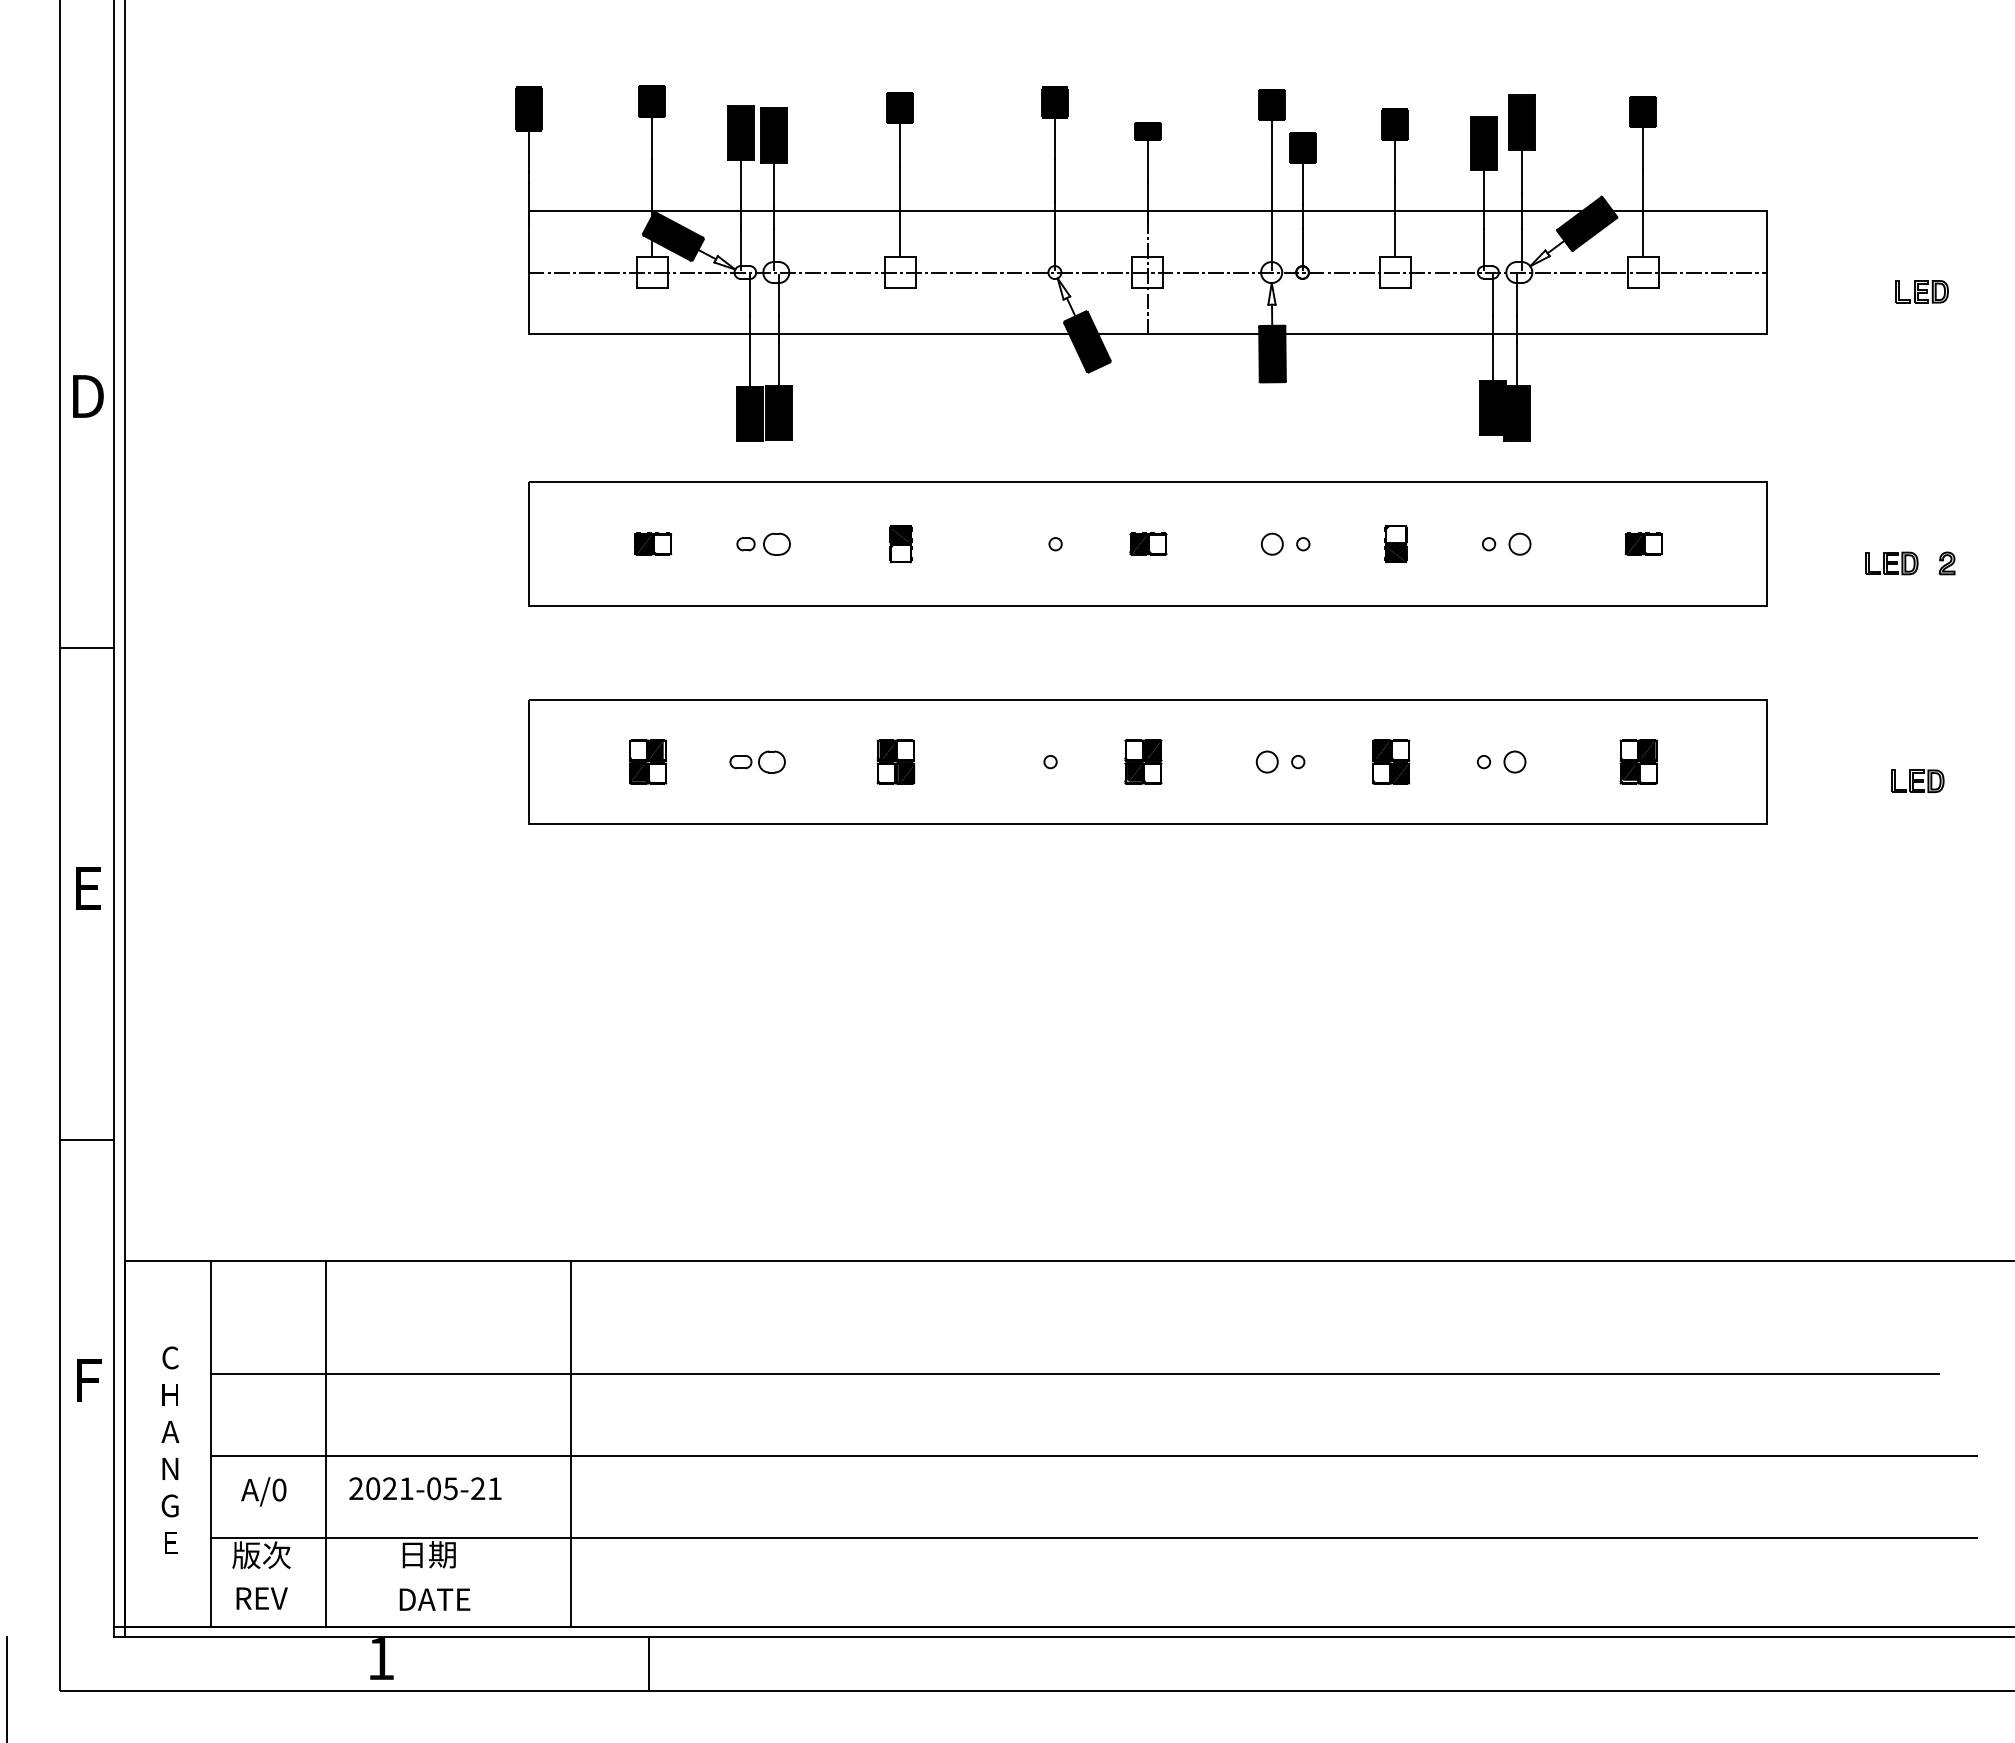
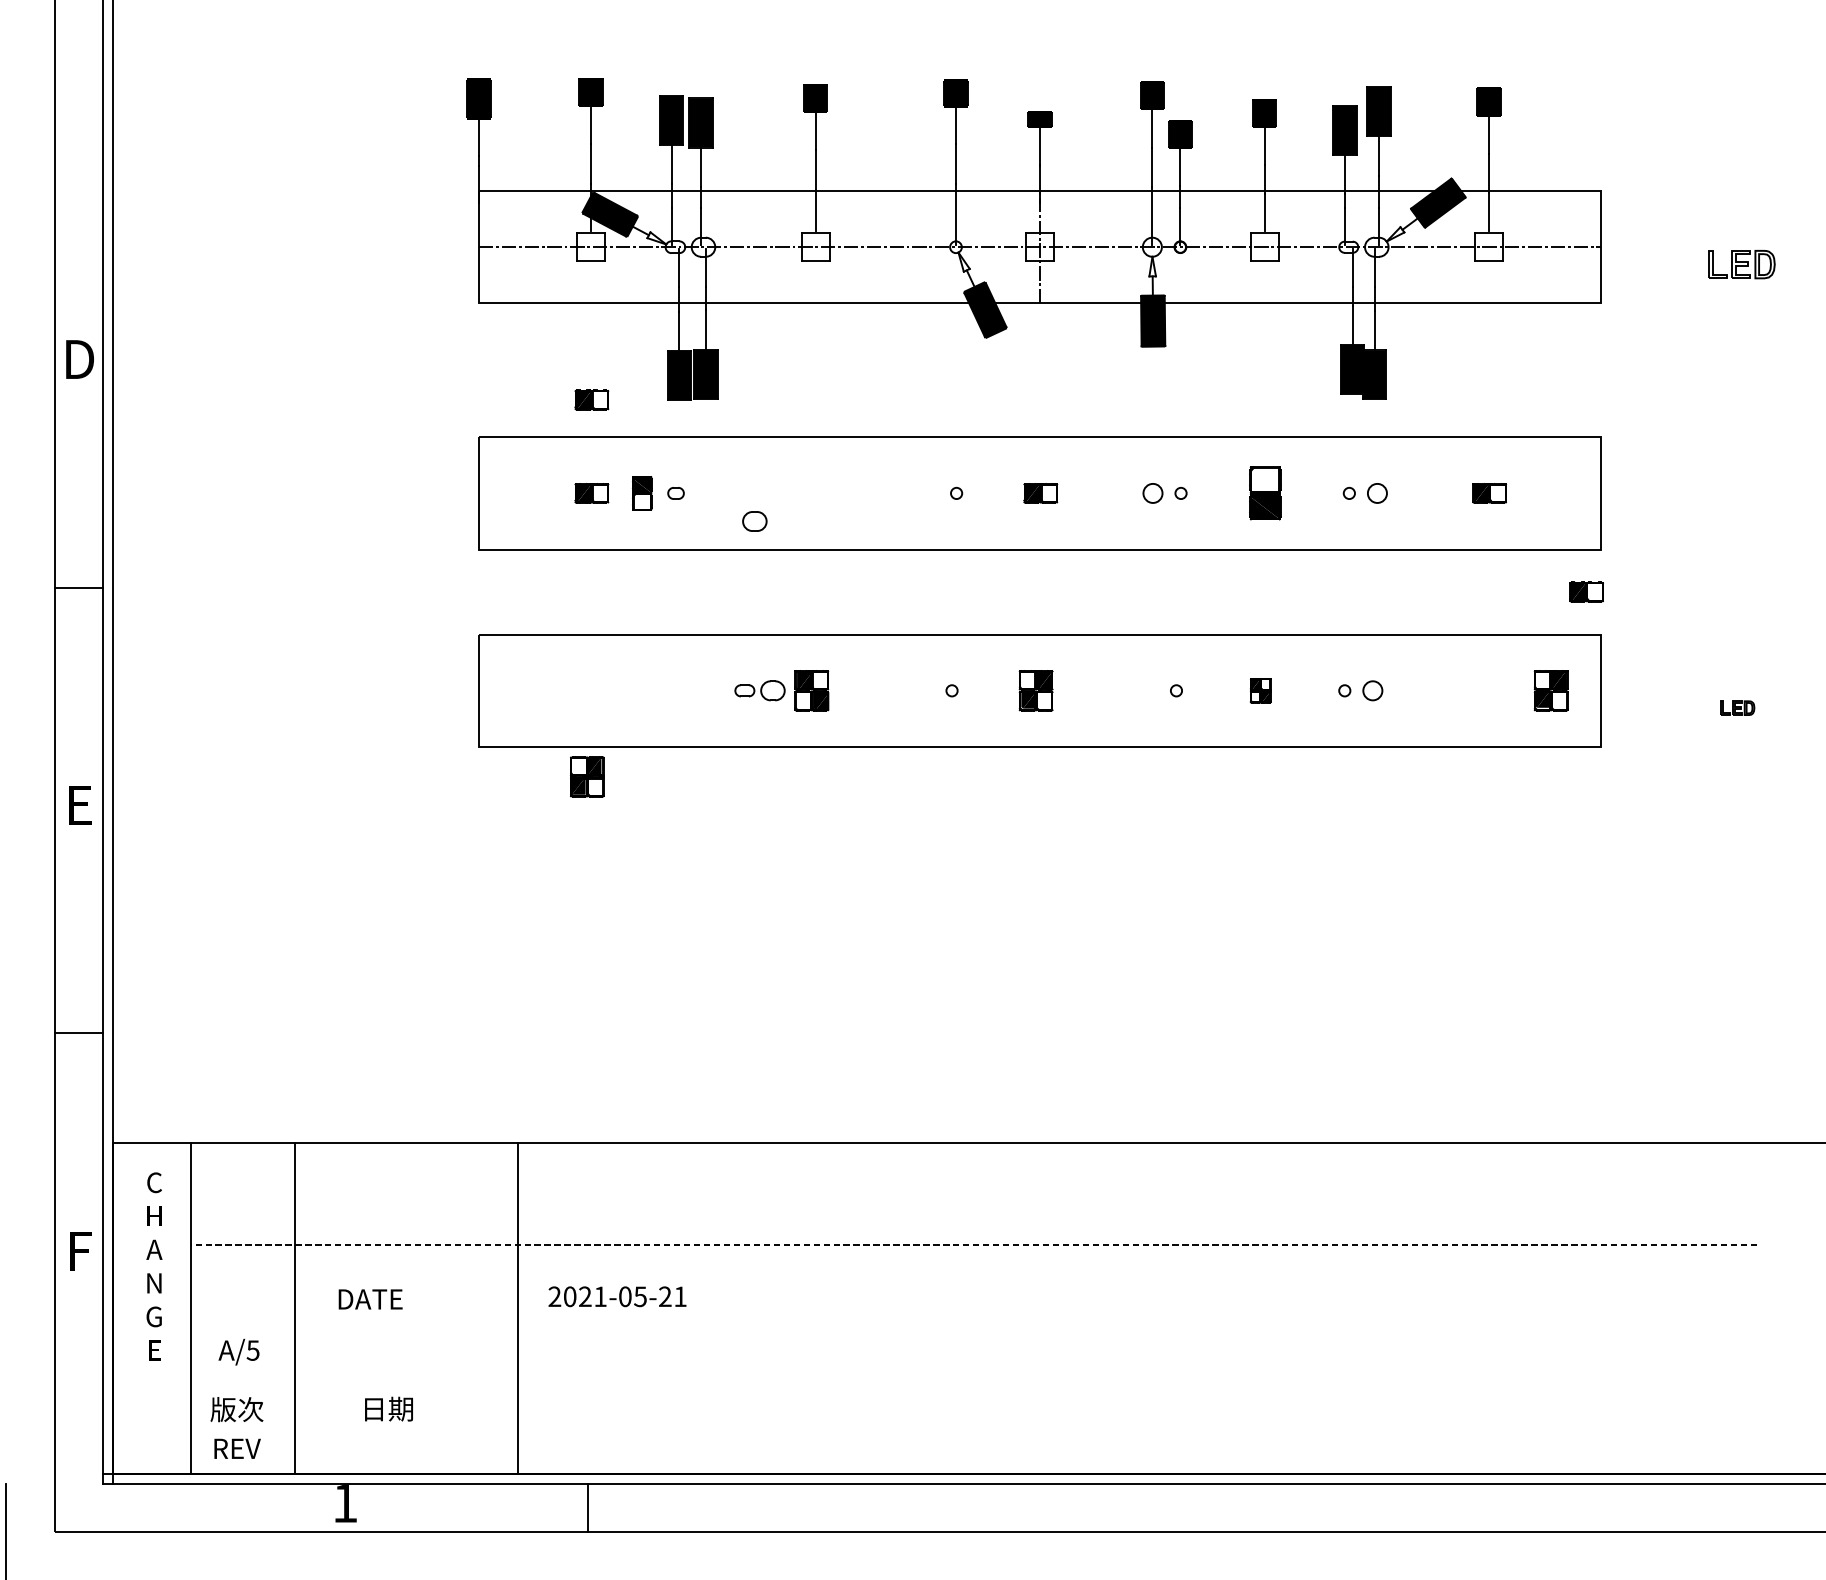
part: (1921, 291) -> (1741, 264), size x1.4
part: (653, 440) -> (592, 399), added
part: (776, 543) -> (754, 520), moved
part: (900, 544) -> (642, 493), moved
part: (1395, 544) -> (1264, 493), size x1.6
part: (1891, 563) -> (1714, 510), removed
part: (1946, 563) -> (1763, 510), removed
part: (1750, 652) -> (1586, 591), added
part: (648, 761) -> (587, 776), moved
part: (757, 761) -> (759, 690), moved
circle: (1266, 761) -> (1147, 690), removed
part: (1391, 761) -> (1260, 690), size x0.6
part: (1638, 761) -> (1550, 690), moved
part: (1917, 780) -> (1737, 707), size x0.7
line: (1074, 1373) -> (973, 1244), solid -> dashed
text: (170, 1449) -> (154, 1265), moved
line: (1093, 1455) -> (990, 1319), removed
text: (425, 1488) -> (617, 1296), moved
text: (279, 1489) -> (253, 1350), A/0 -> A/5
line: (1093, 1537) -> (990, 1393), removed
text: (434, 1599) -> (370, 1299), moved

